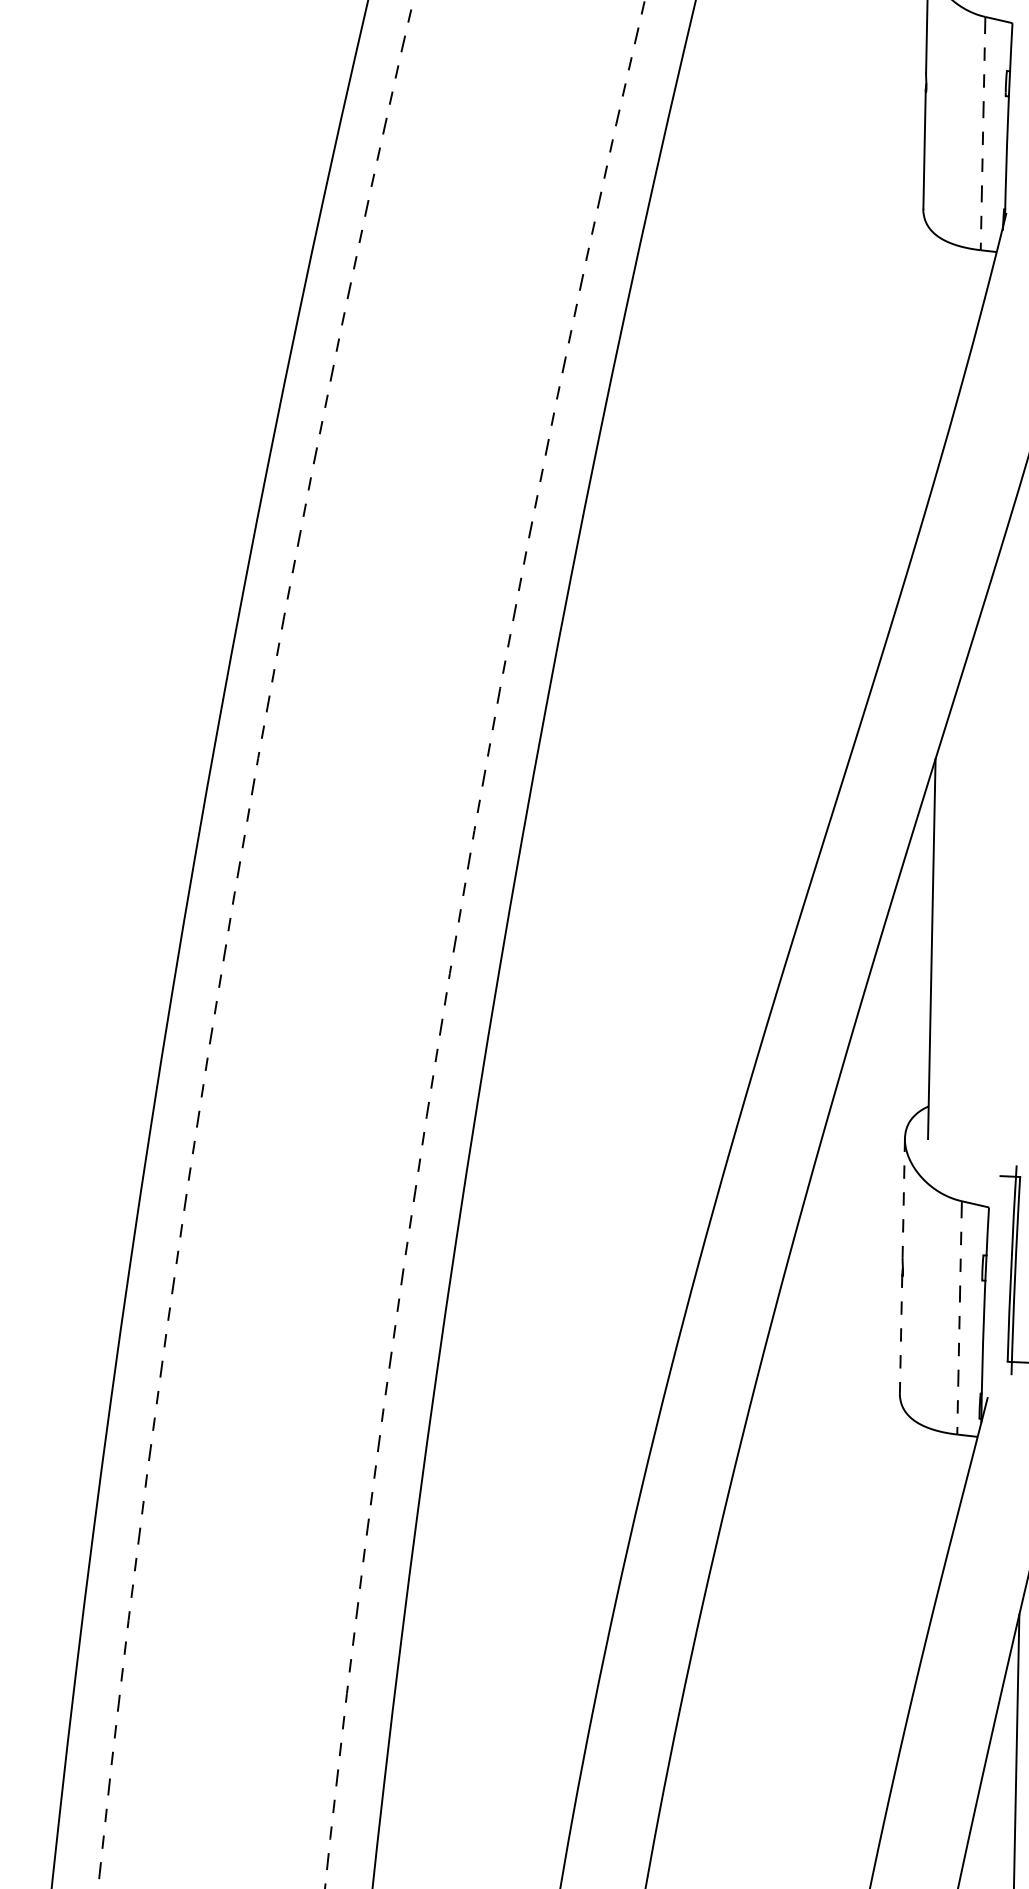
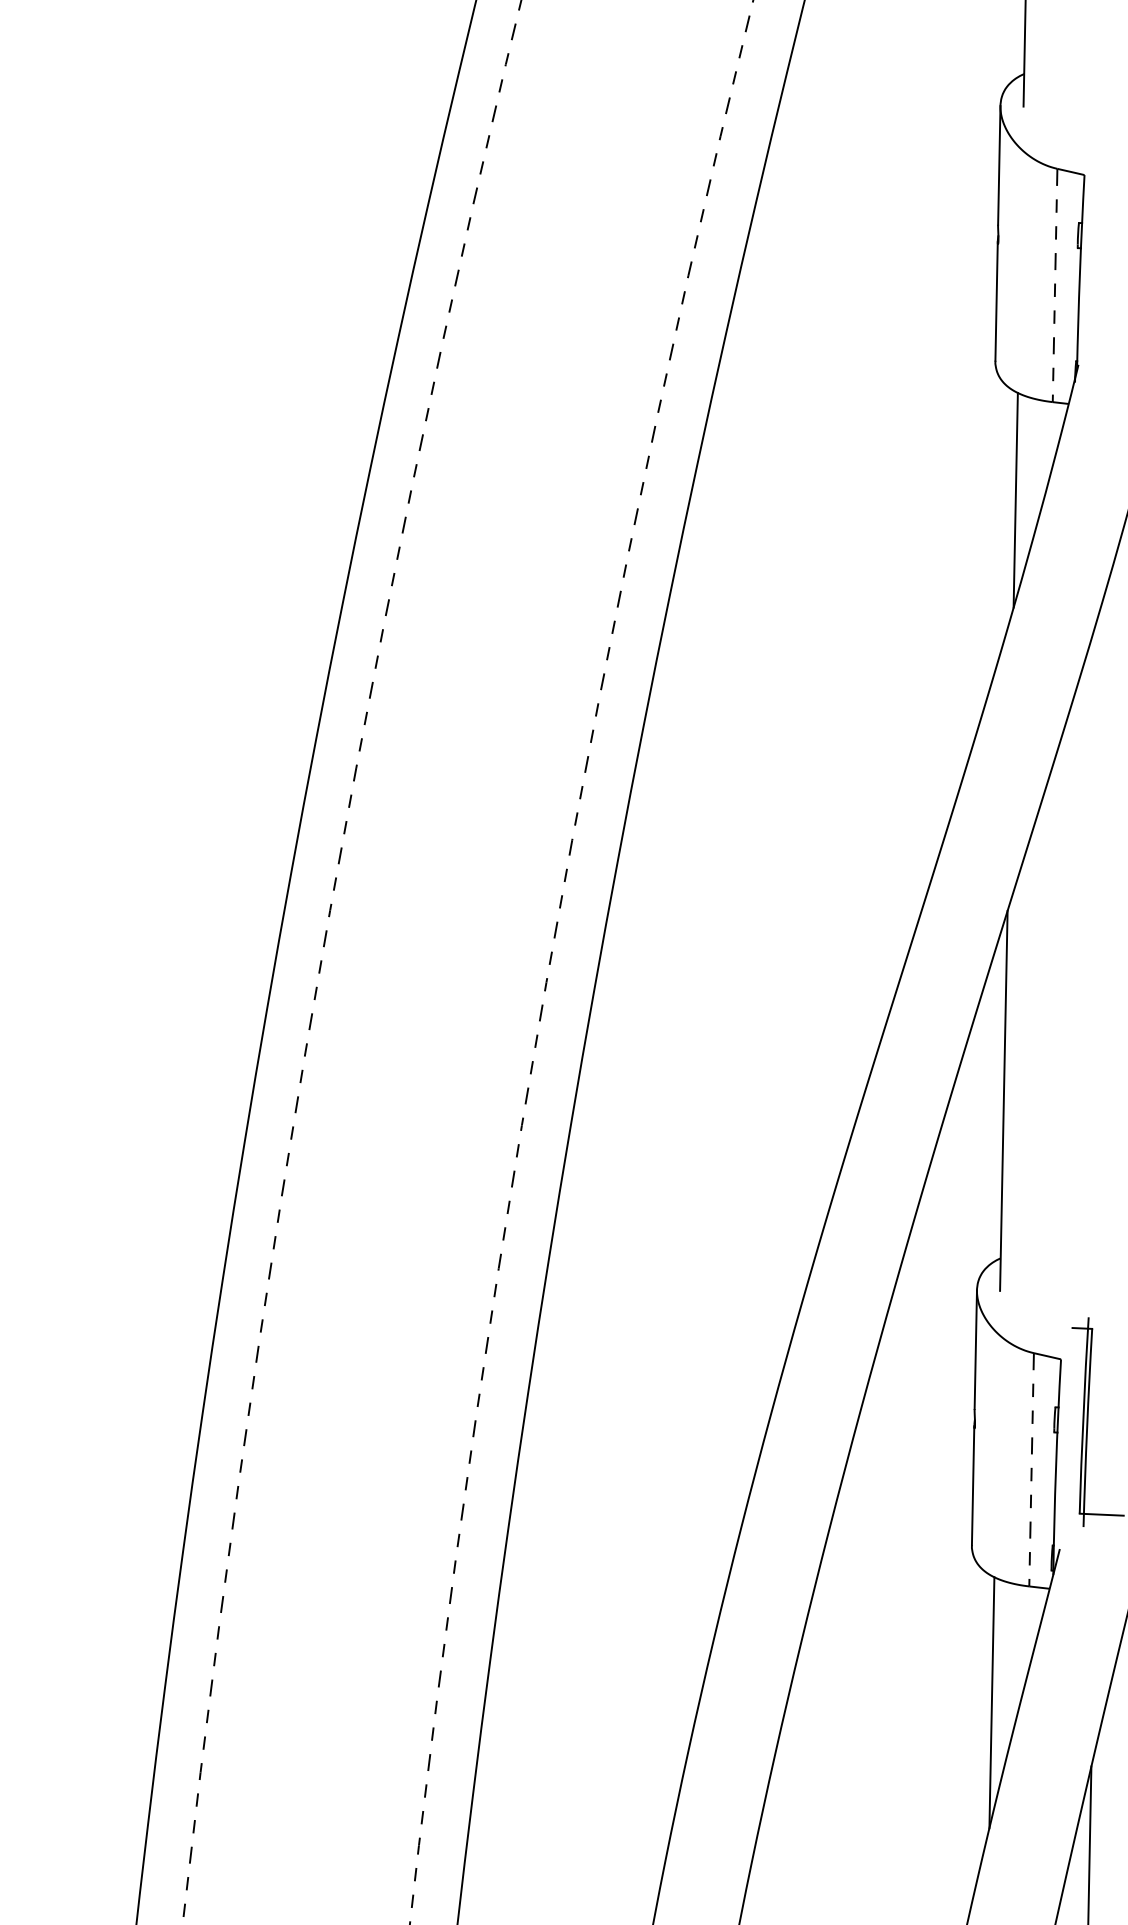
line: (943, 347) -> (1015, 499), added
line: (903, 1198) -> (975, 1350), dashed -> solid
line: (901, 1334) -> (973, 1486), dashed -> solid
line: (919, 1550) -> (991, 1702), added

